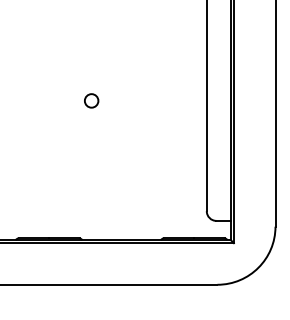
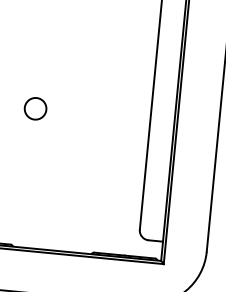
circle: (91, 100) -> (35, 108), size x1.6

